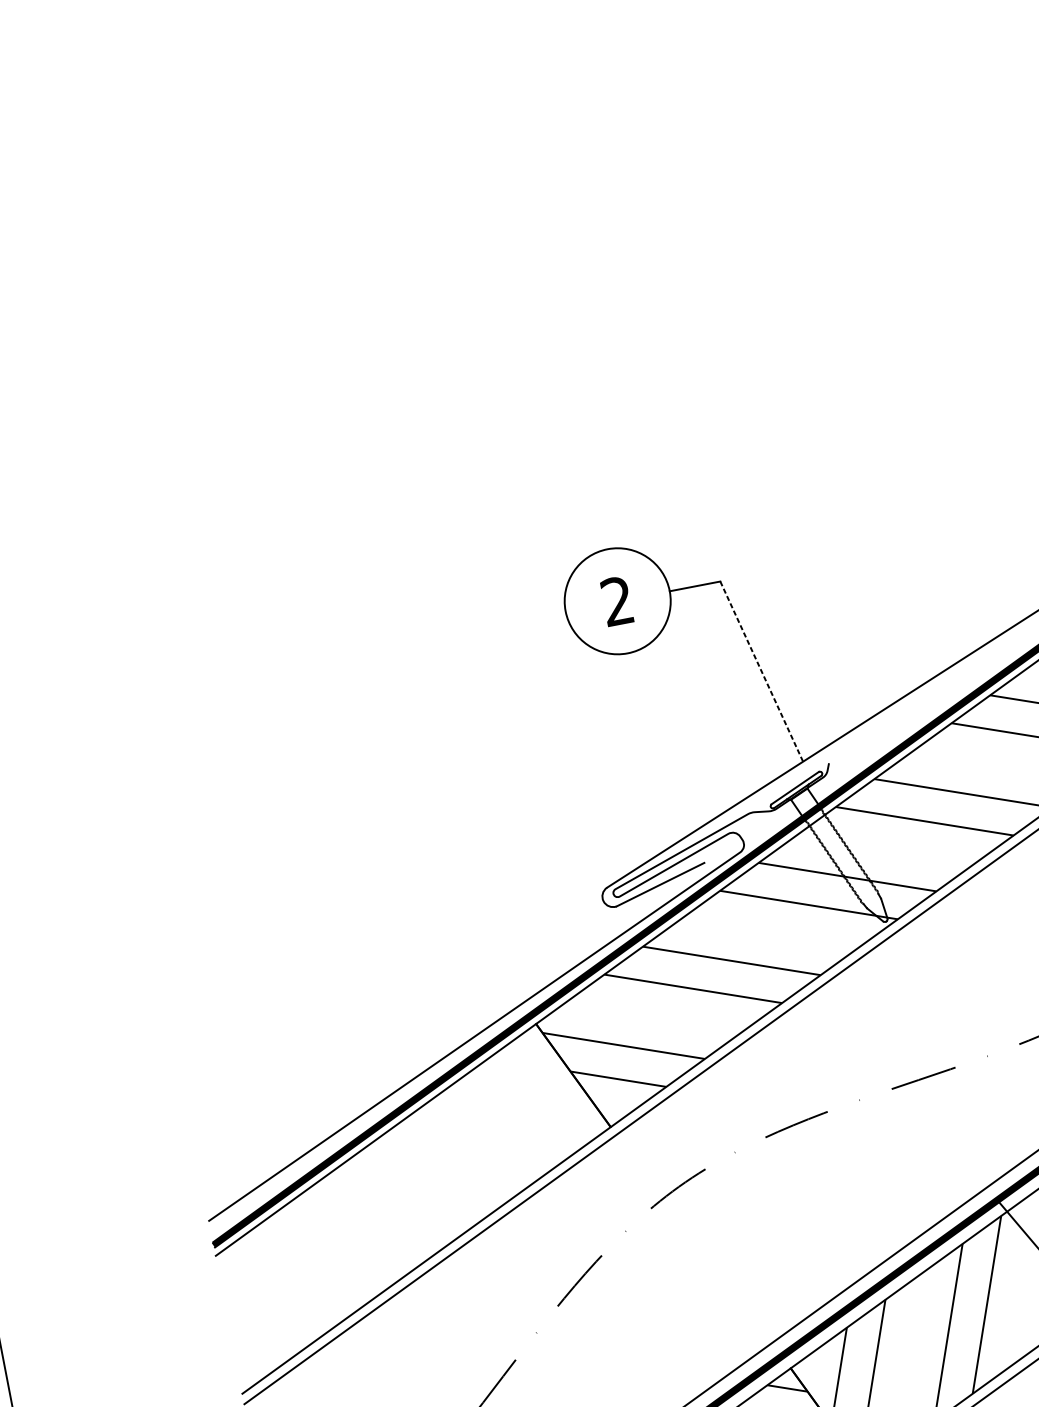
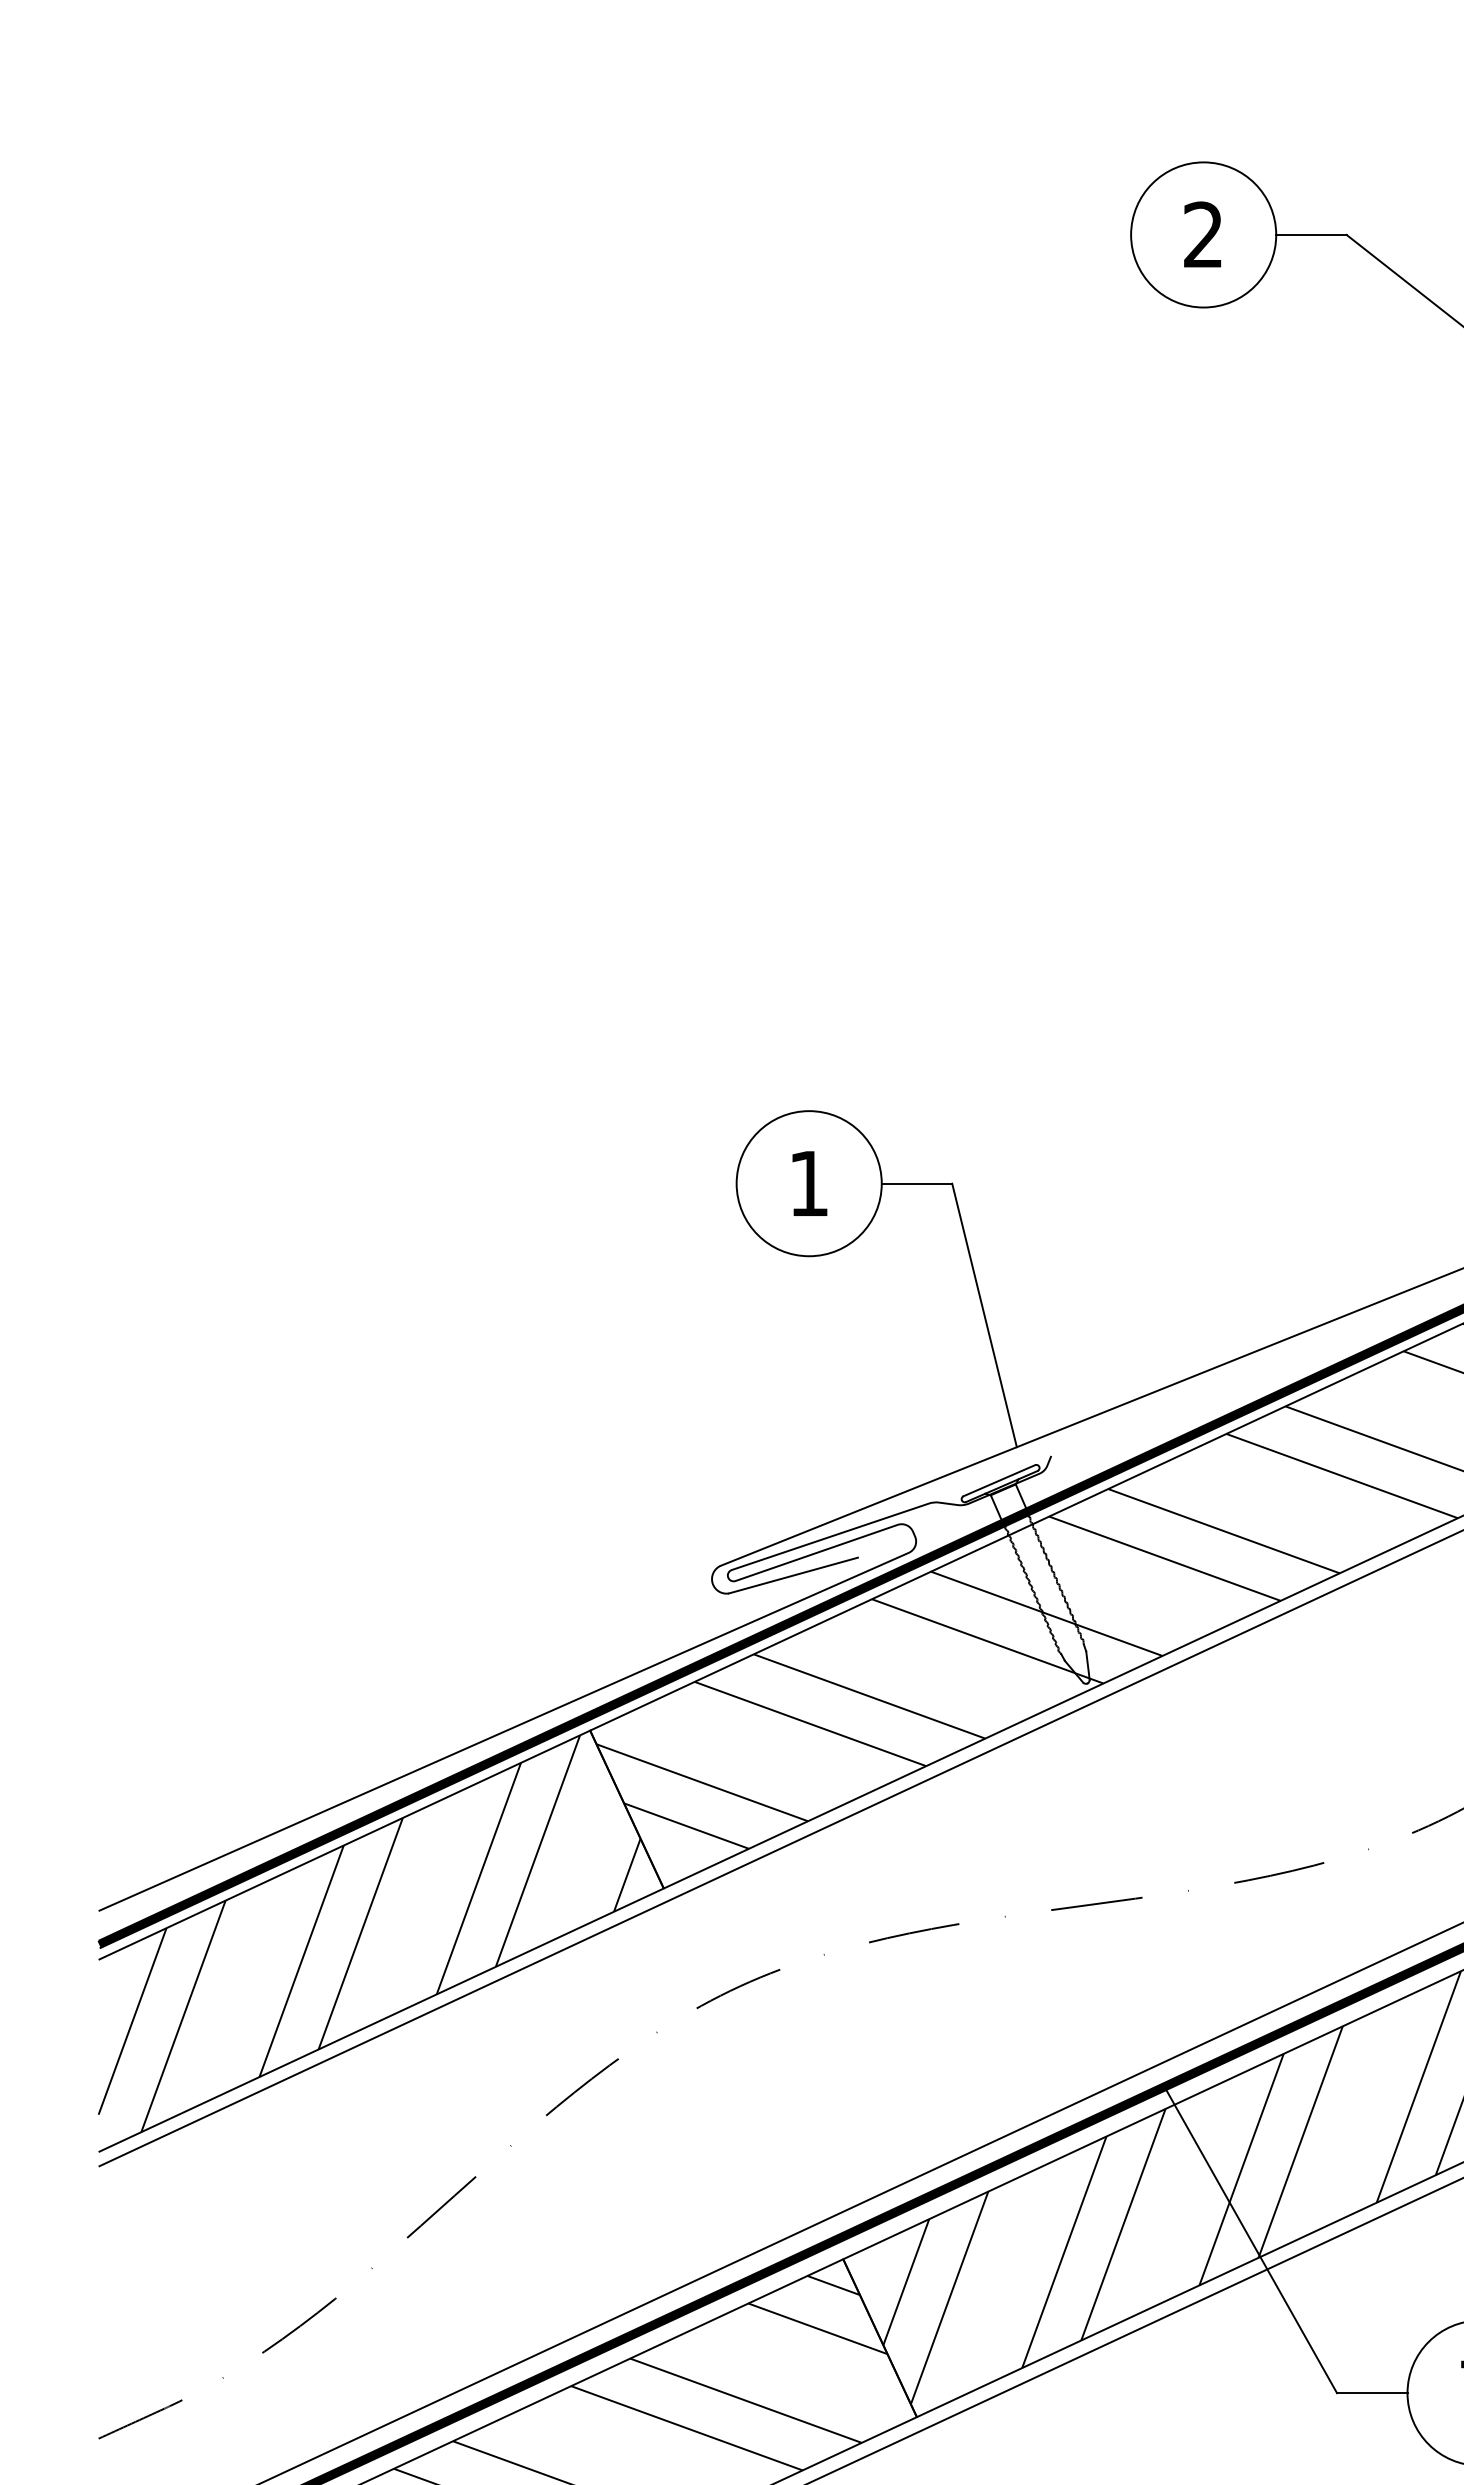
text: (617, 600) -> (808, 1182), 2 -> 1
line: (761, 671) -> (984, 1315), dashed -> solid
hatch: (405, 1200) -> (369, 1933), added

